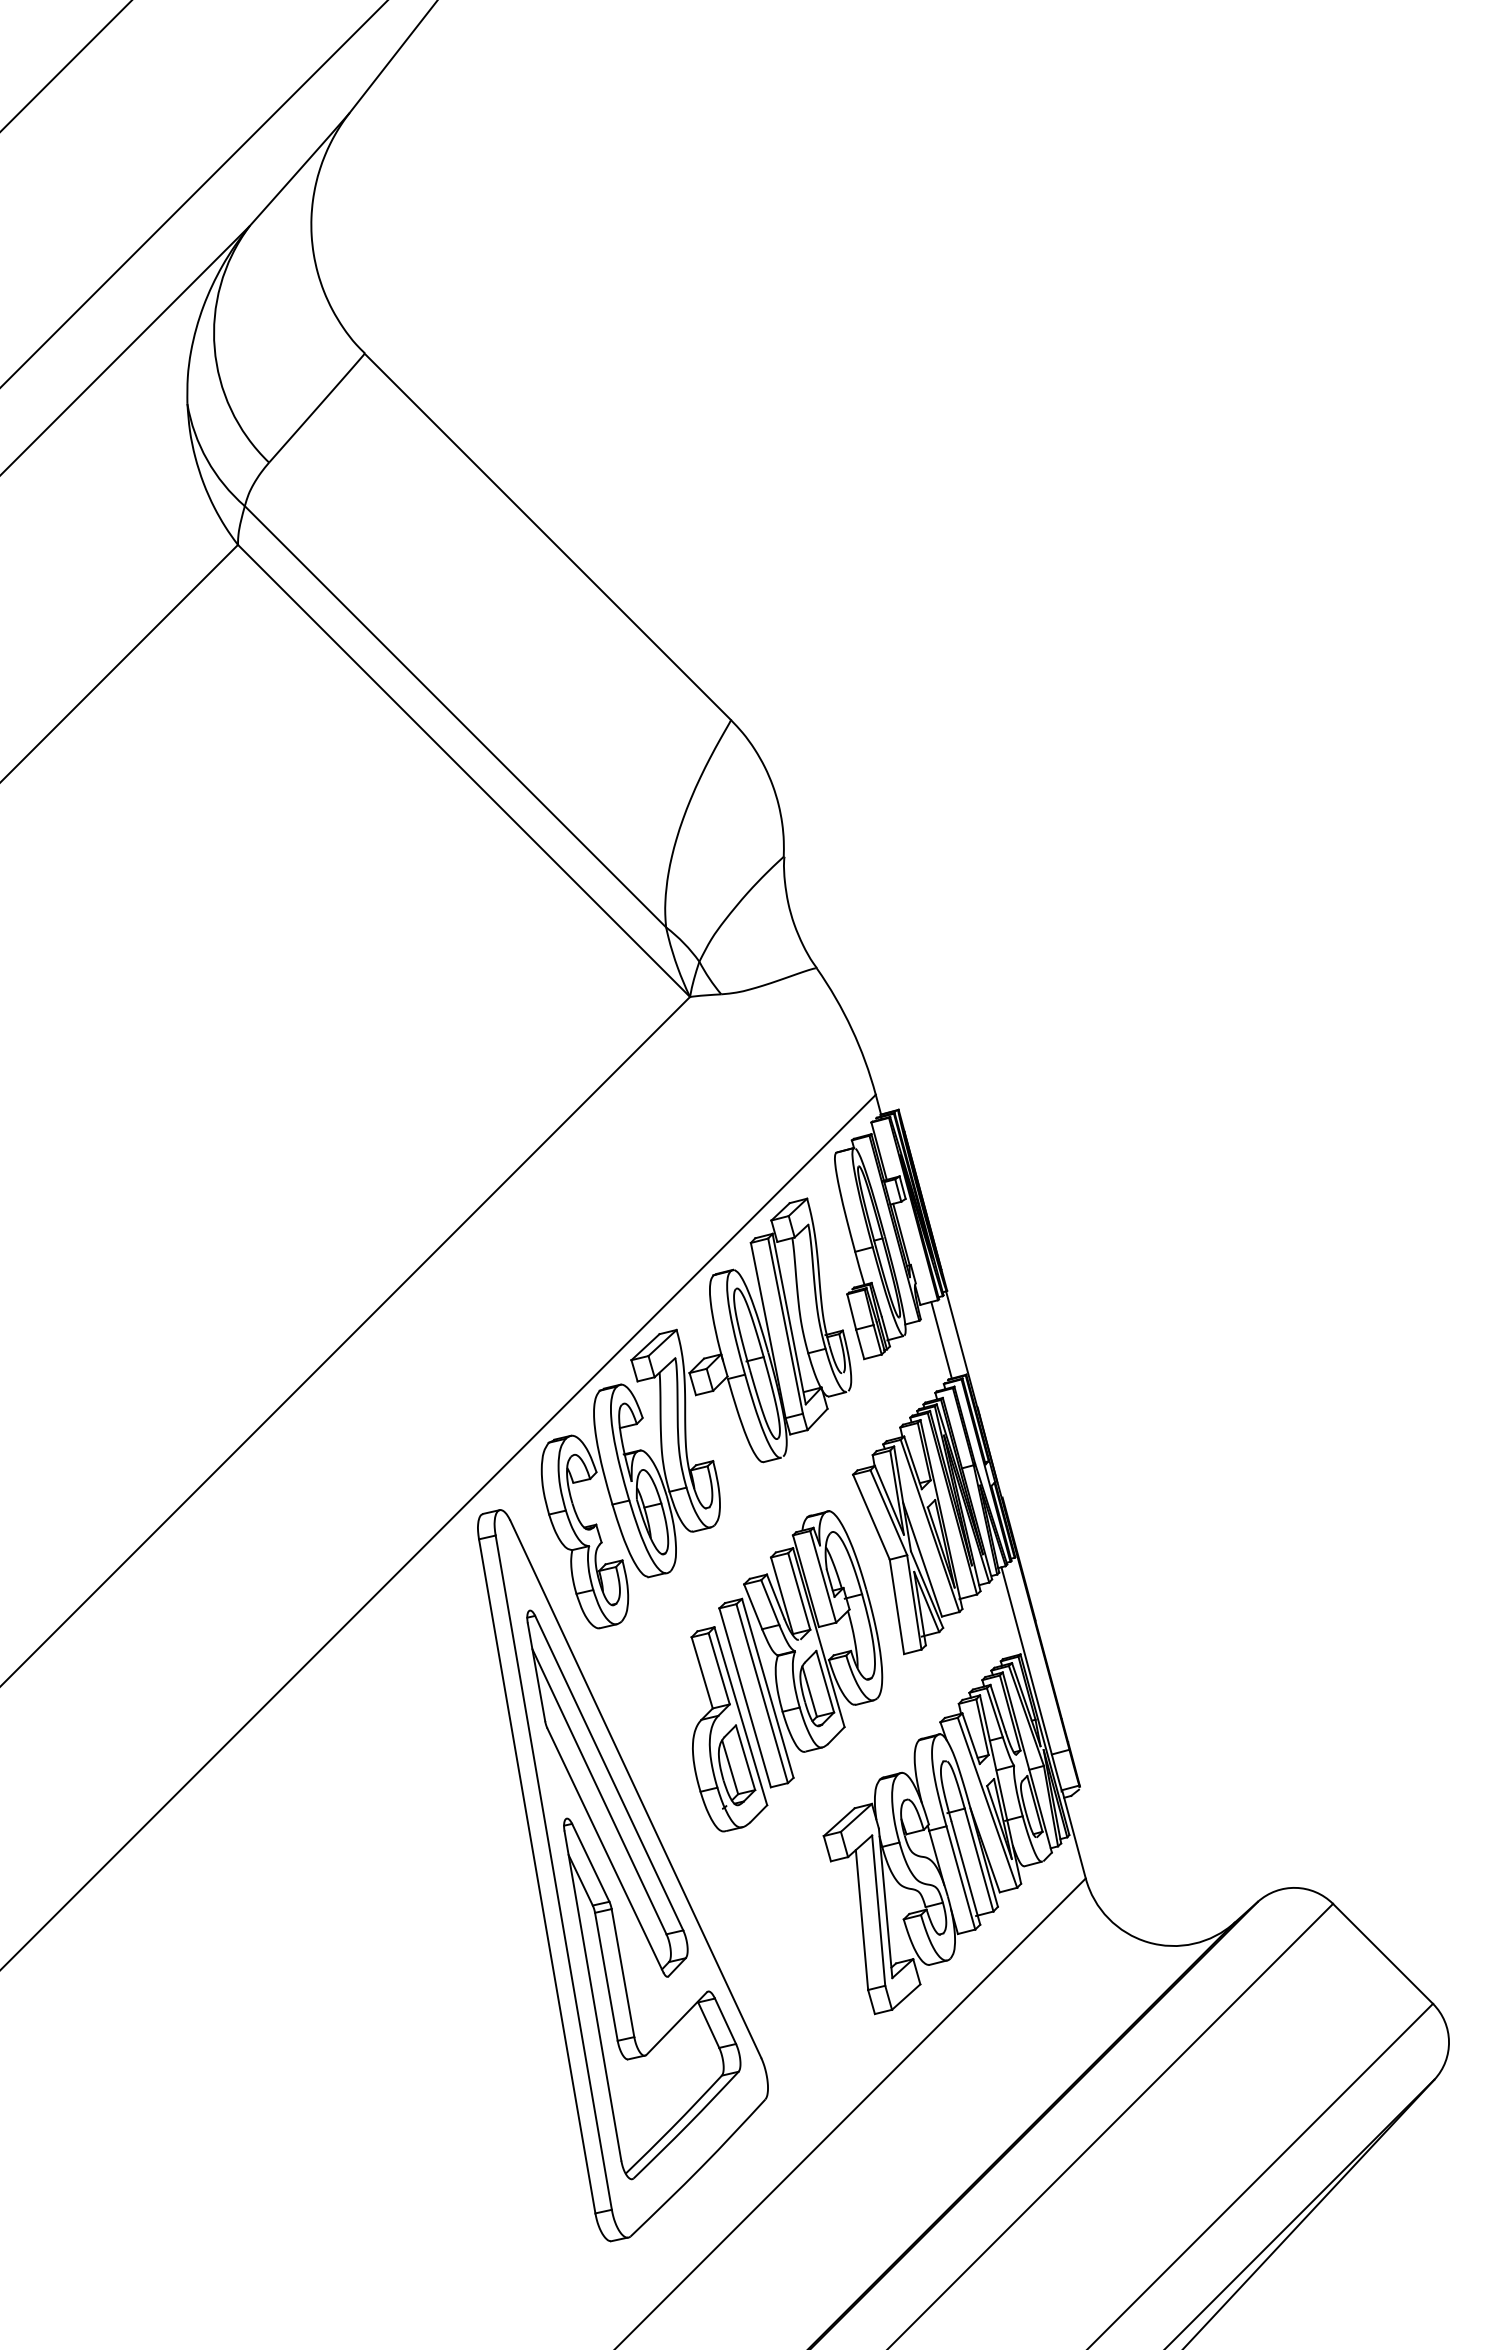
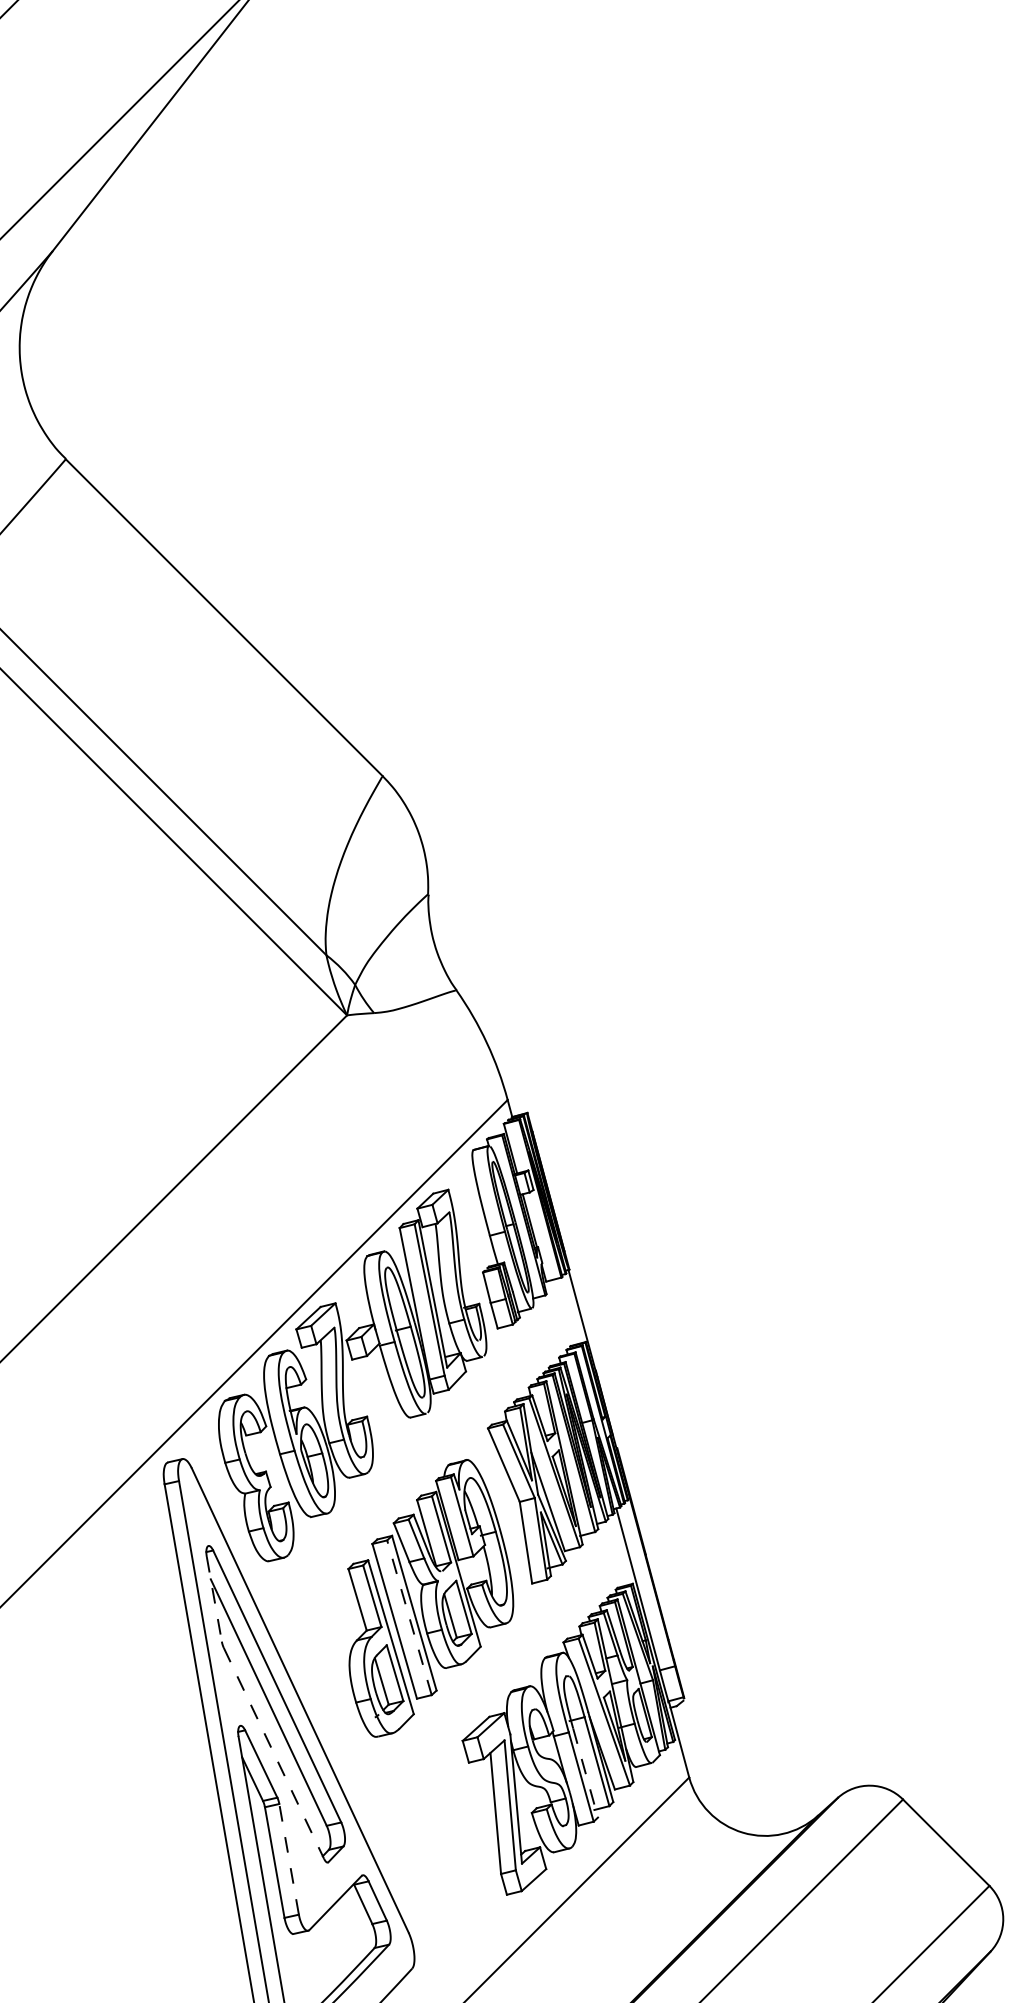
line: (941, 1340) -> (564, 1312), removed
line: (536, 1672) -> (214, 1599), solid -> dashed
line: (762, 1693) -> (409, 1617), solid -> dashed
line: (605, 1850) -> (273, 1753), solid -> dashed
line: (966, 1873) -> (586, 1773), solid -> dashed
line: (622, 1972) -> (288, 1858), solid -> dashed

